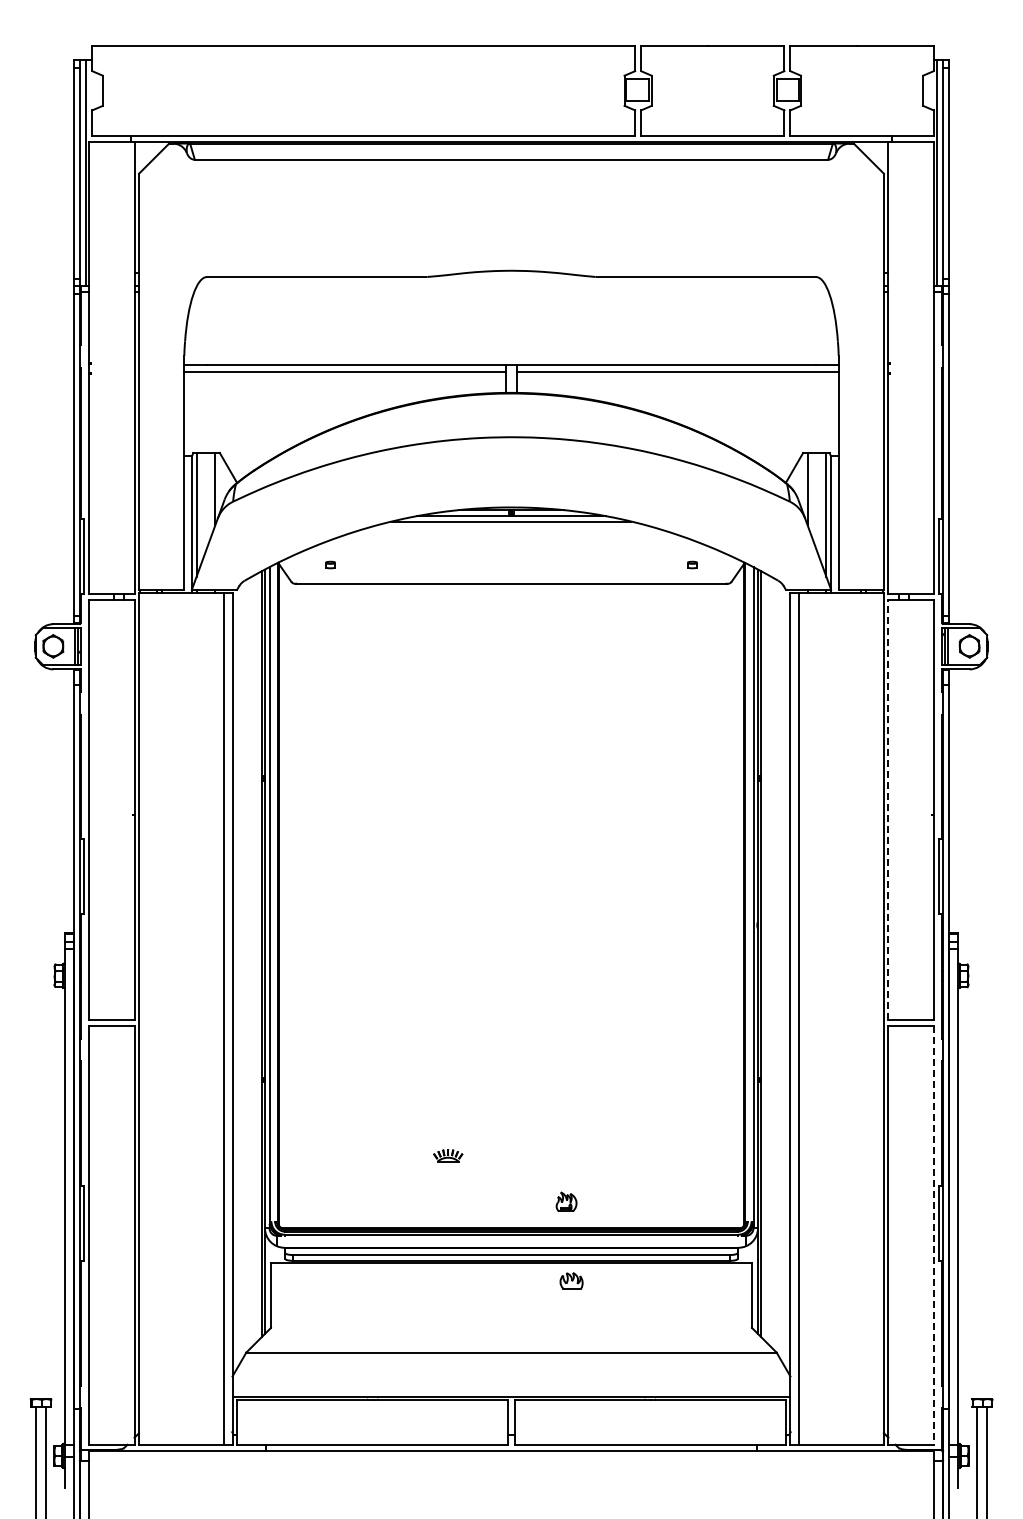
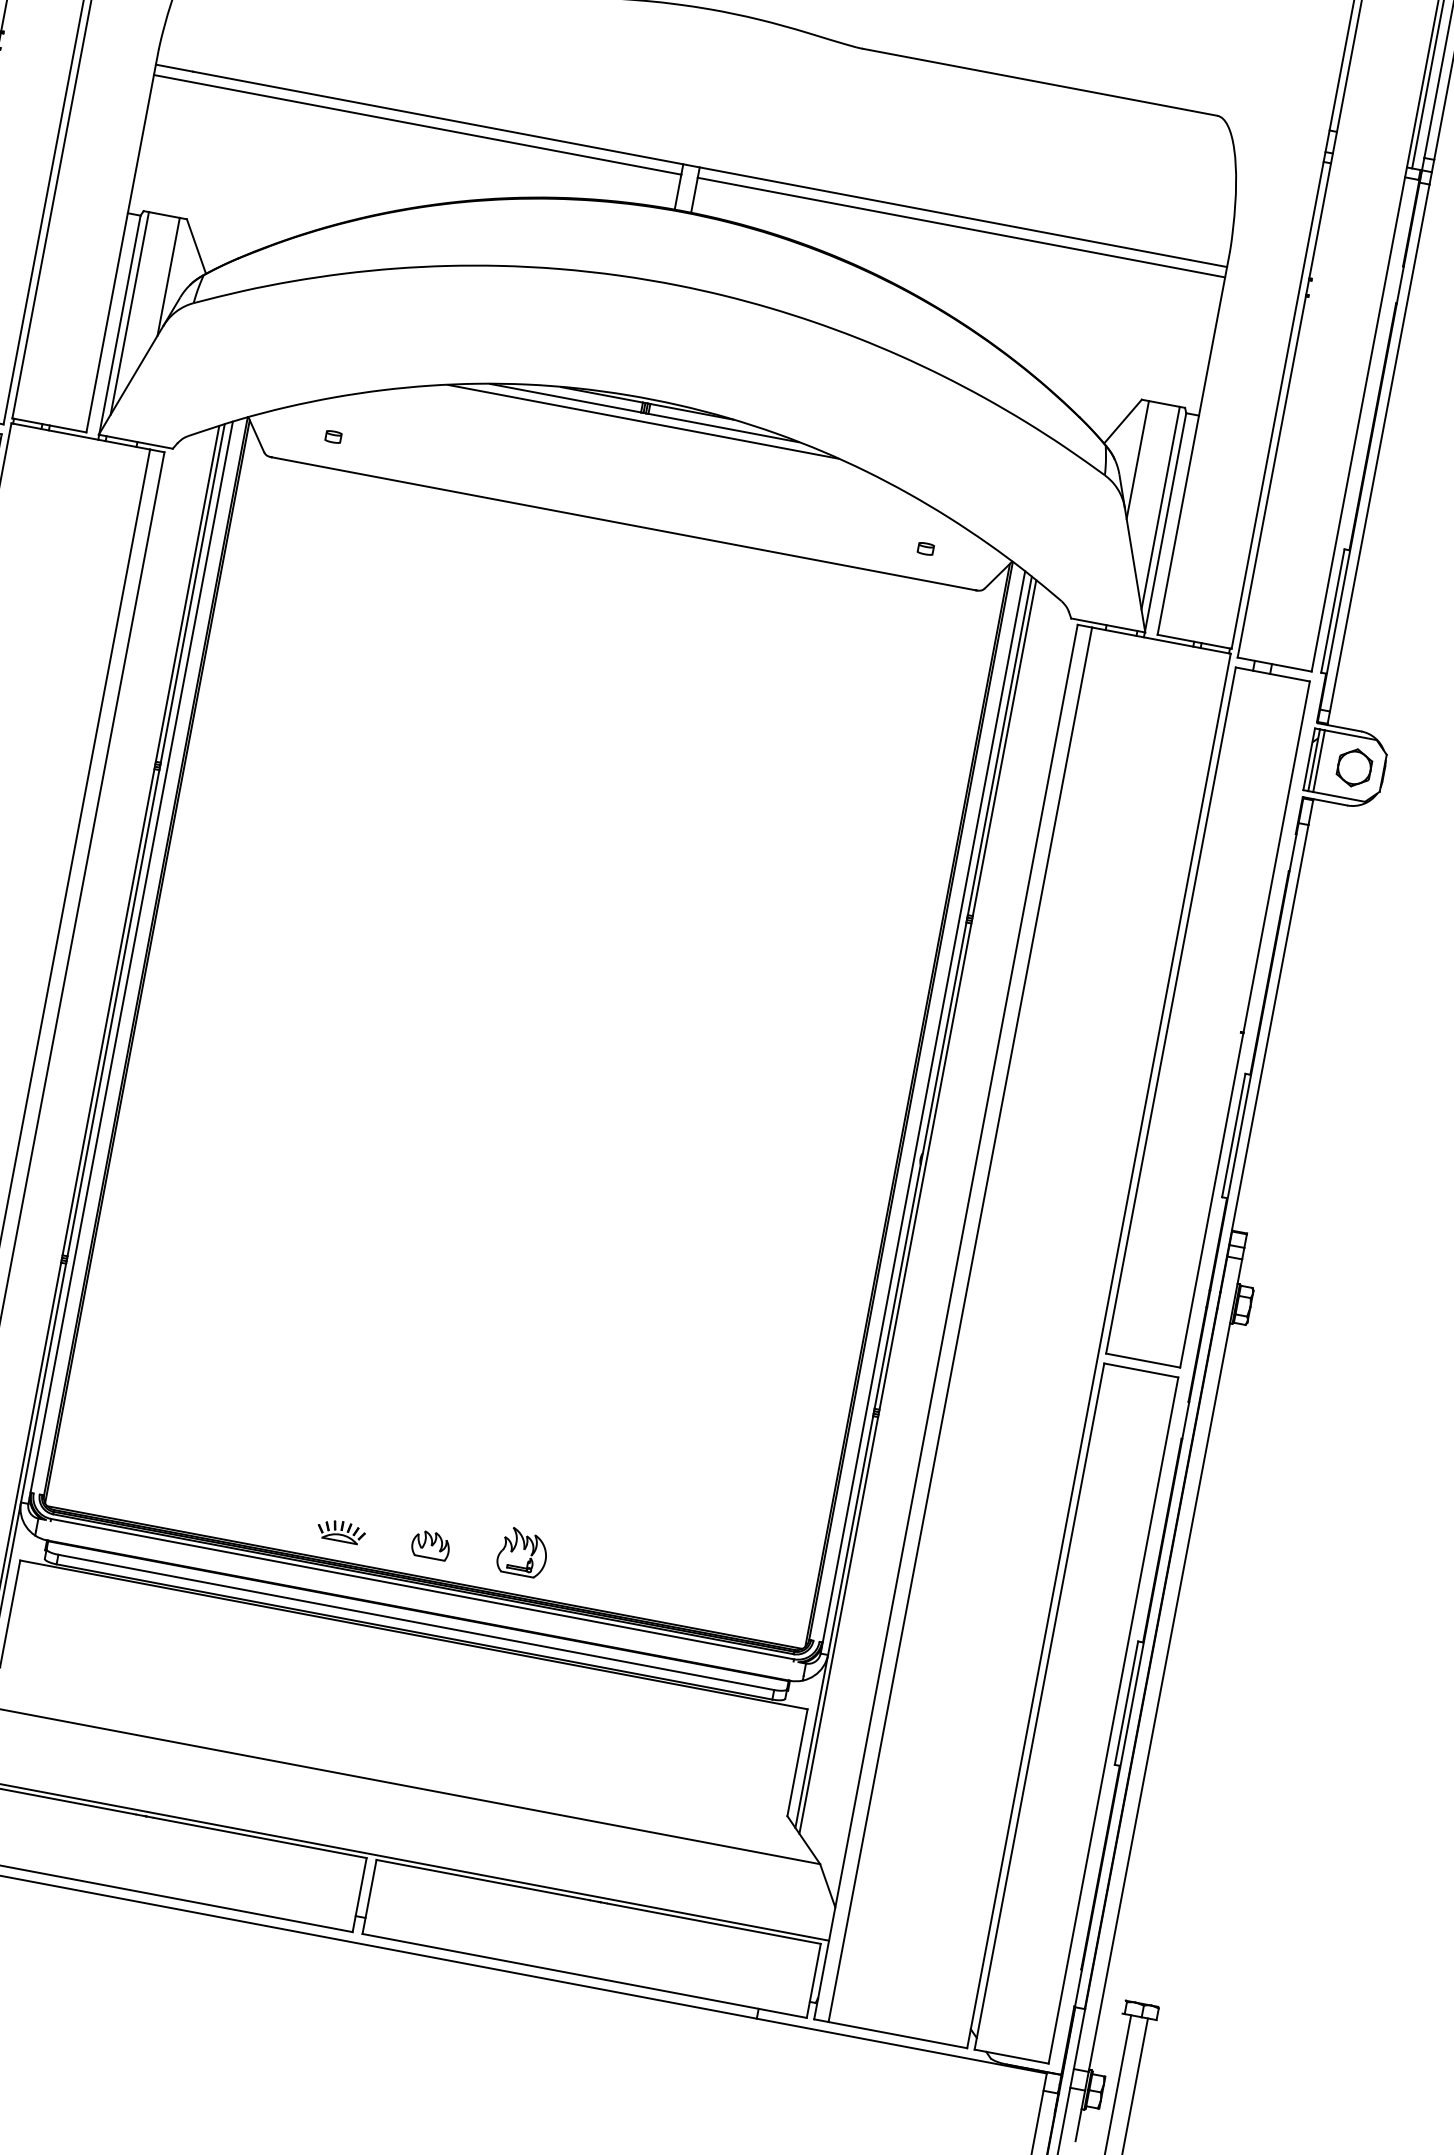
line: (888, 810) -> (1170, 1011), dashed -> solid
part: (448, 1155) -> (341, 1531), moved
part: (566, 1201) -> (522, 1551), size x1.43
line: (933, 1235) -> (1113, 1720), dashed -> solid
part: (571, 1280) -> (431, 1544), moved

